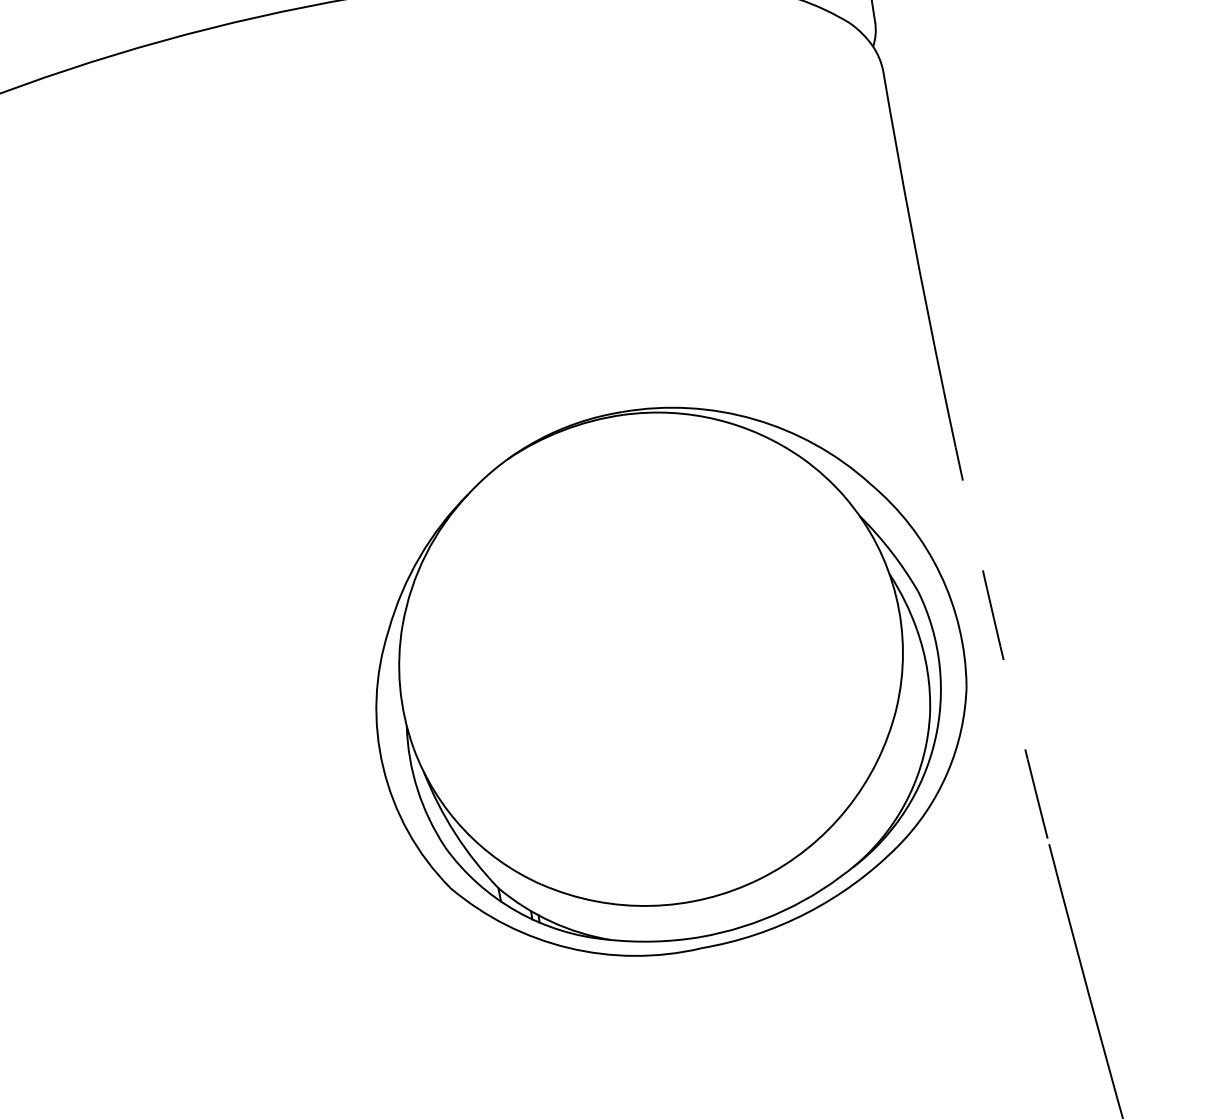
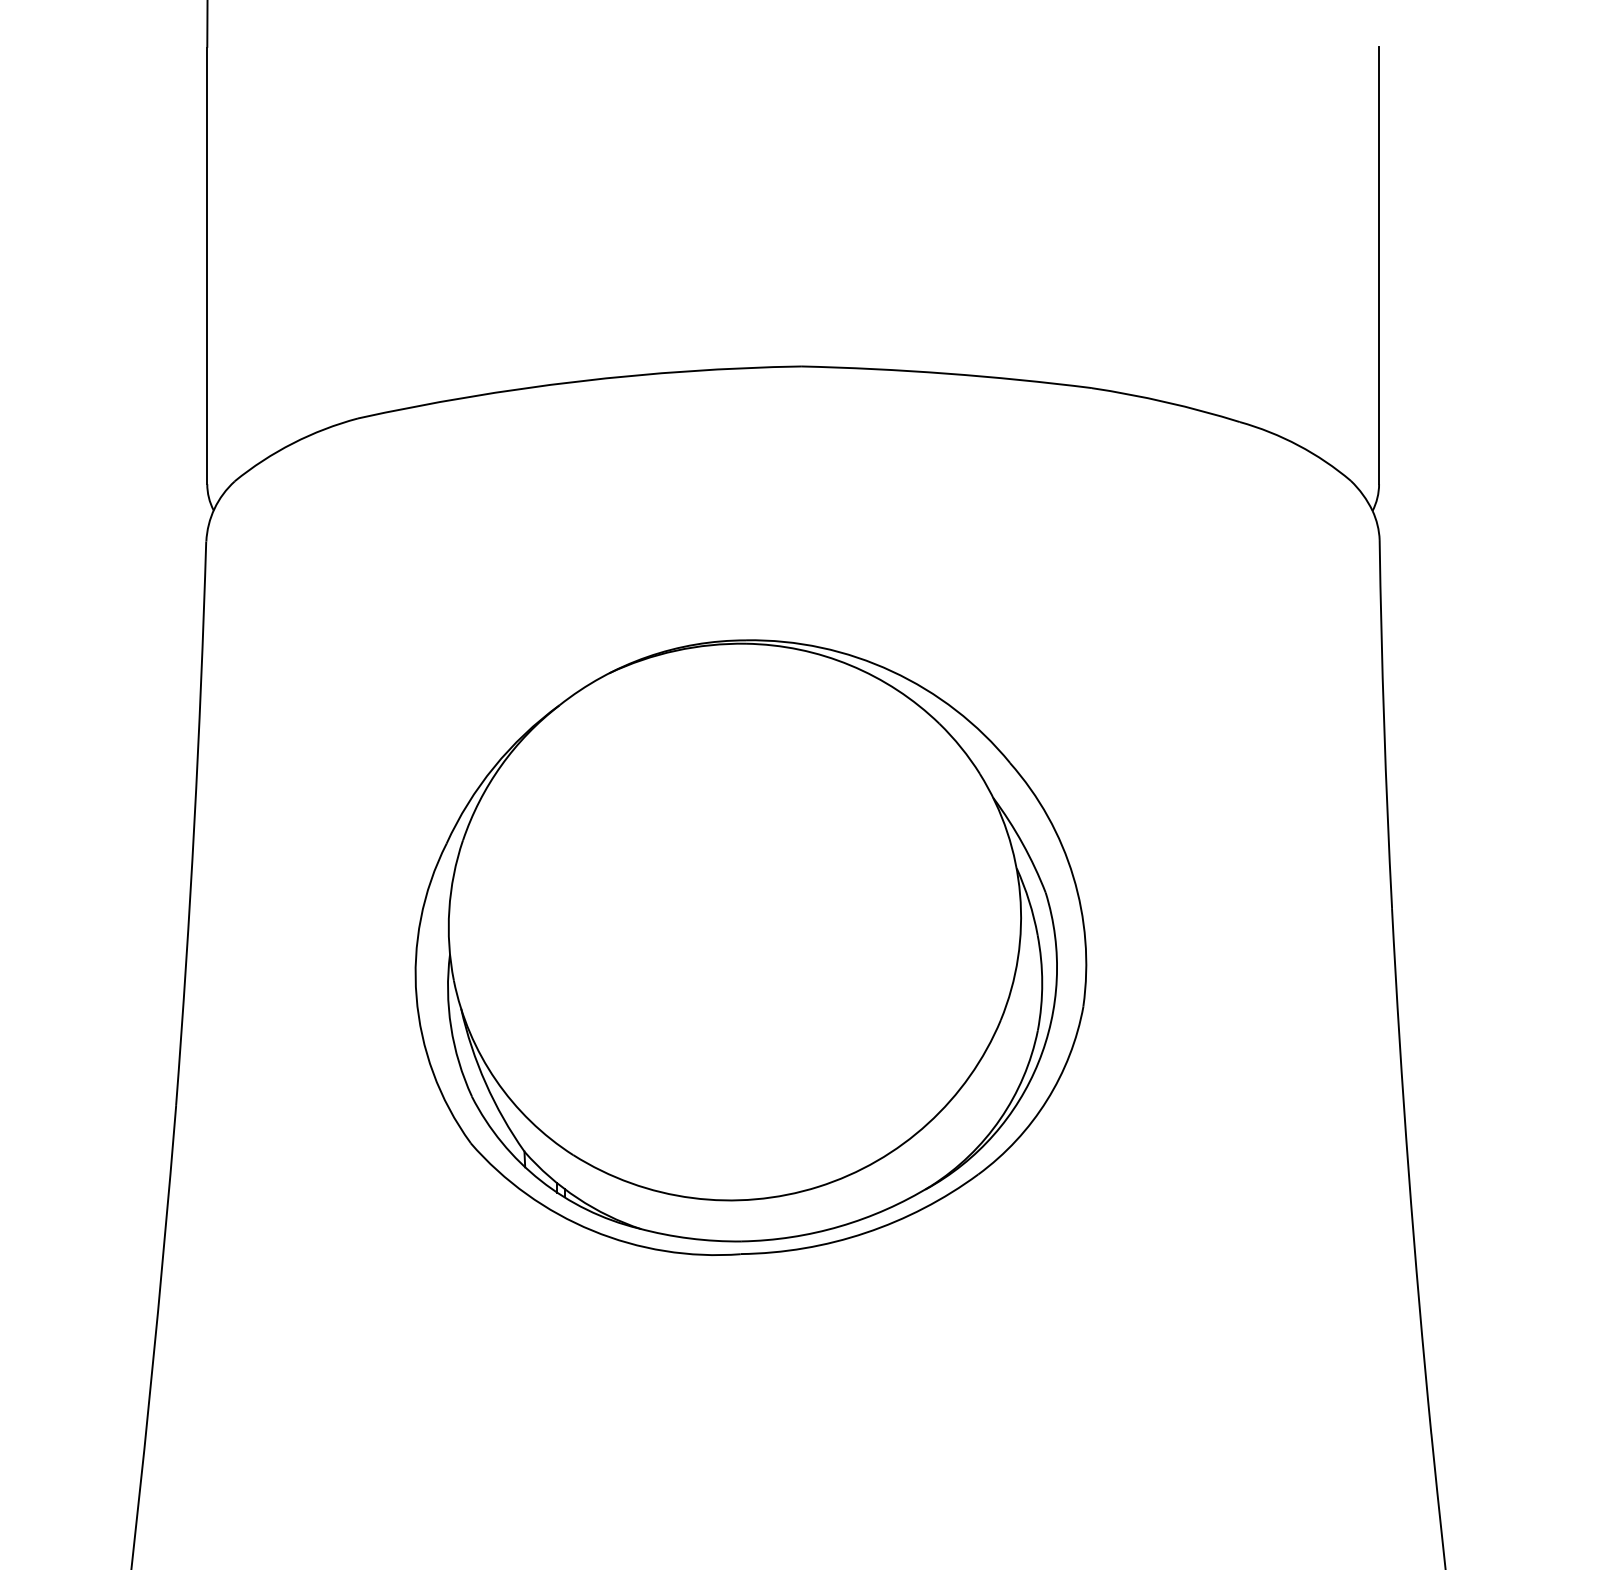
arc: (993, 618) -> (1408, 1171), dashed -> solid
part: (668, 679) -> (750, 947), moved

